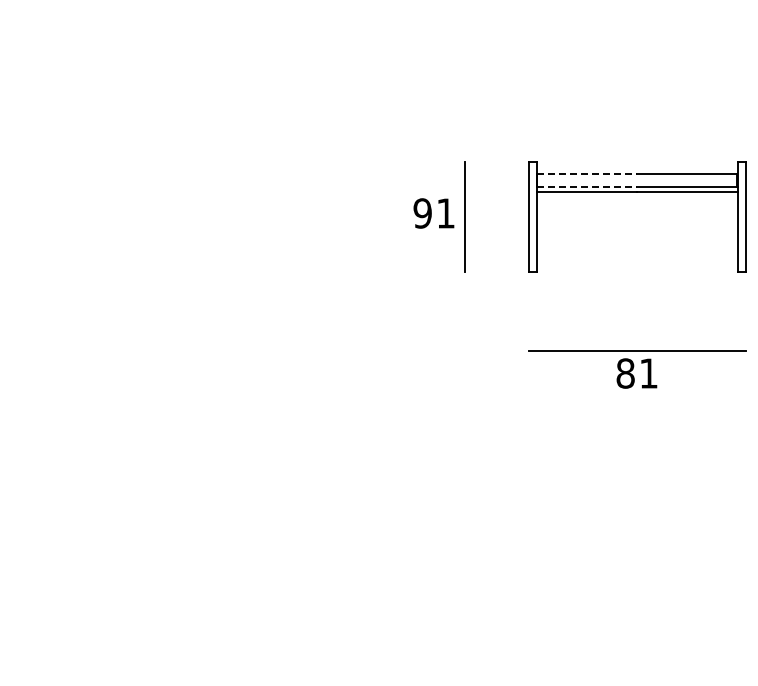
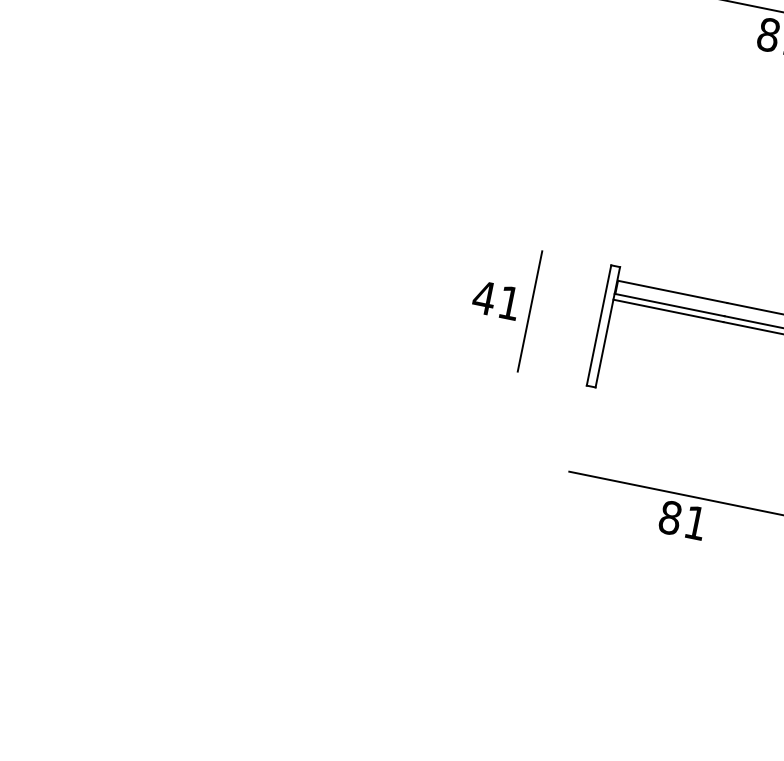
line: (587, 174) -> (672, 291), dashed -> solid
line: (587, 186) -> (670, 305), dashed -> solid
text: (422, 213) -> (484, 297), 91 -> 41

